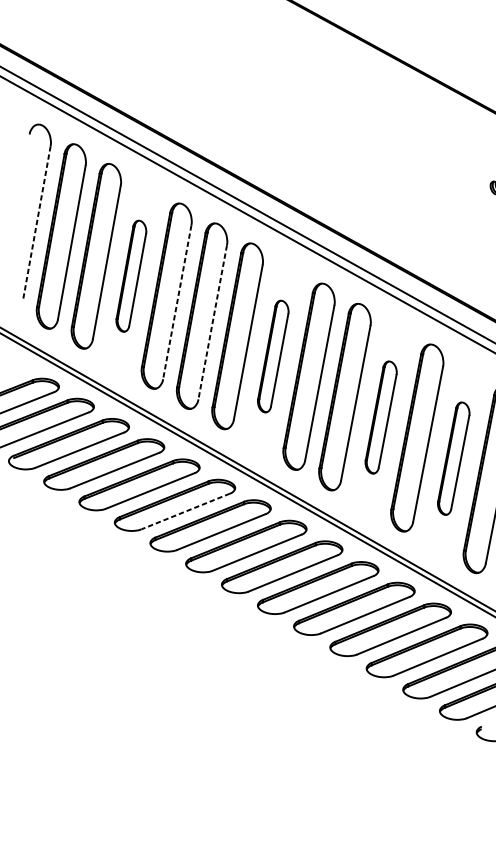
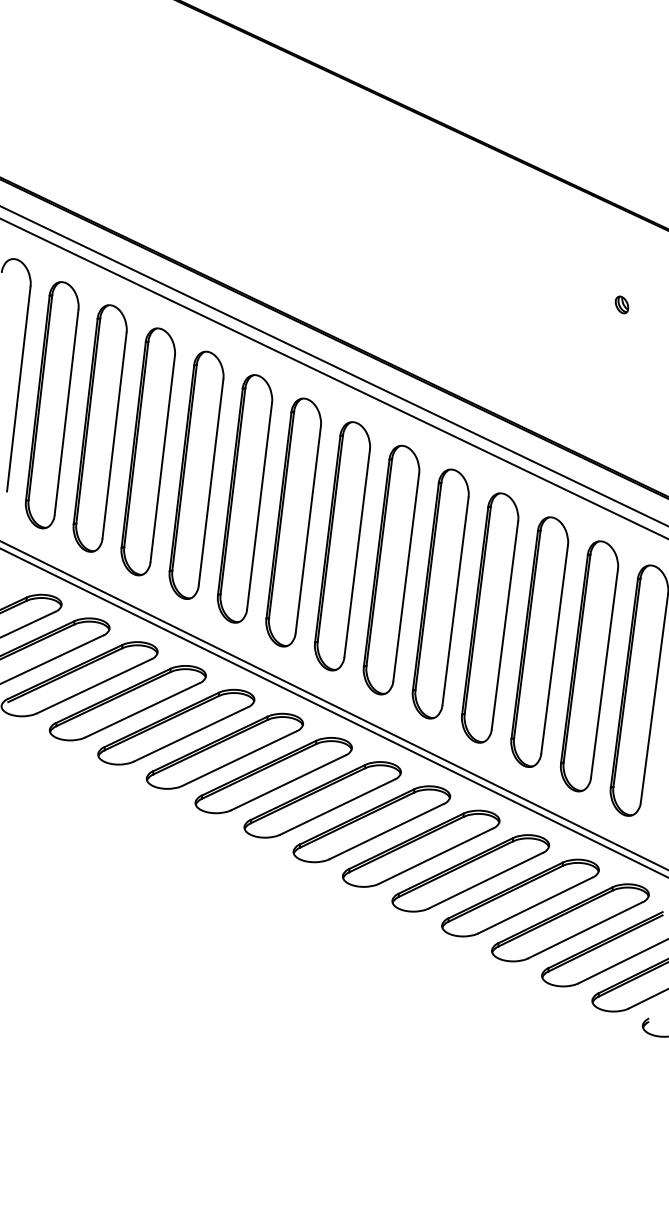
line: (36, 223) -> (18, 389), dashed -> solid
part: (130, 275) -> (147, 451), size x1.67
line: (177, 302) -> (211, 482), dashed -> solid
line: (212, 322) -> (259, 506), dashed -> solid
part: (273, 356) -> (342, 546), size x1.67
part: (381, 417) -> (490, 617), size x1.67
part: (453, 458) -> (589, 666), size x1.67
line: (185, 511) -> (239, 758), dashed -> solid

